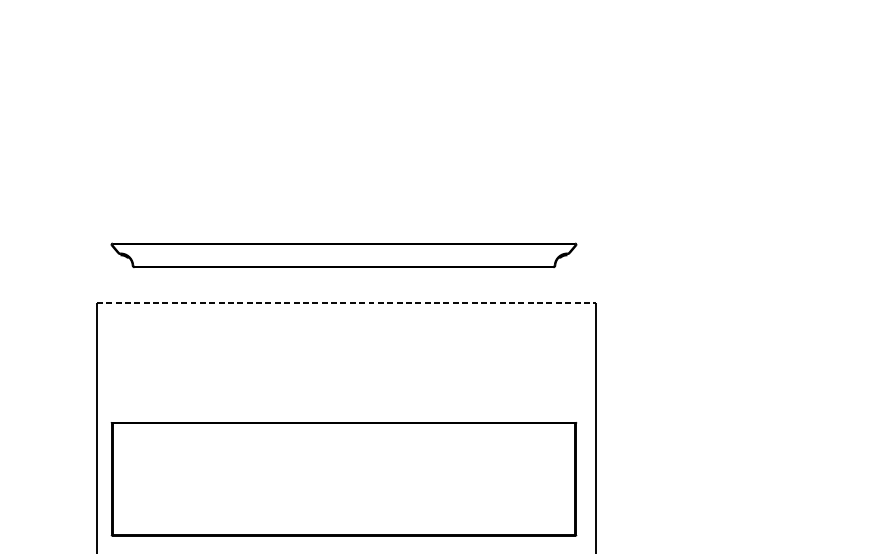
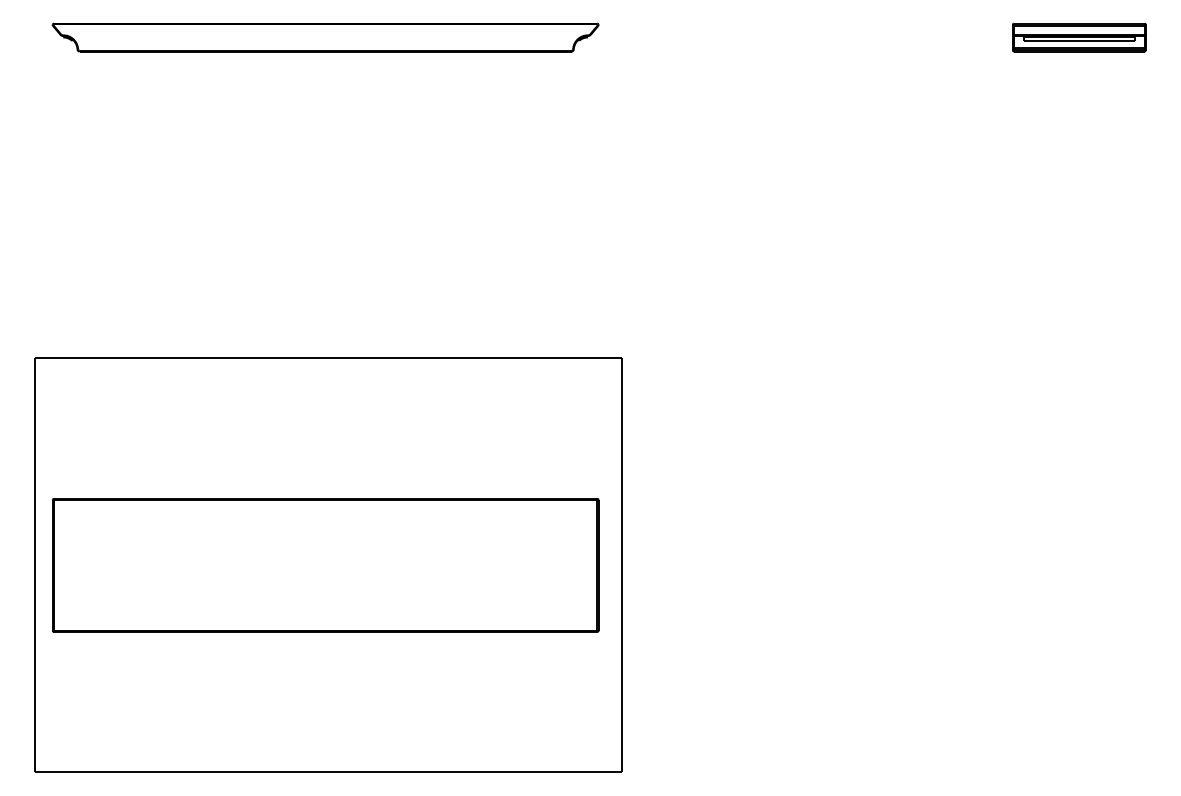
part: (343, 255) -> (325, 37), moved
line: (347, 303) -> (329, 358), dashed -> solid

